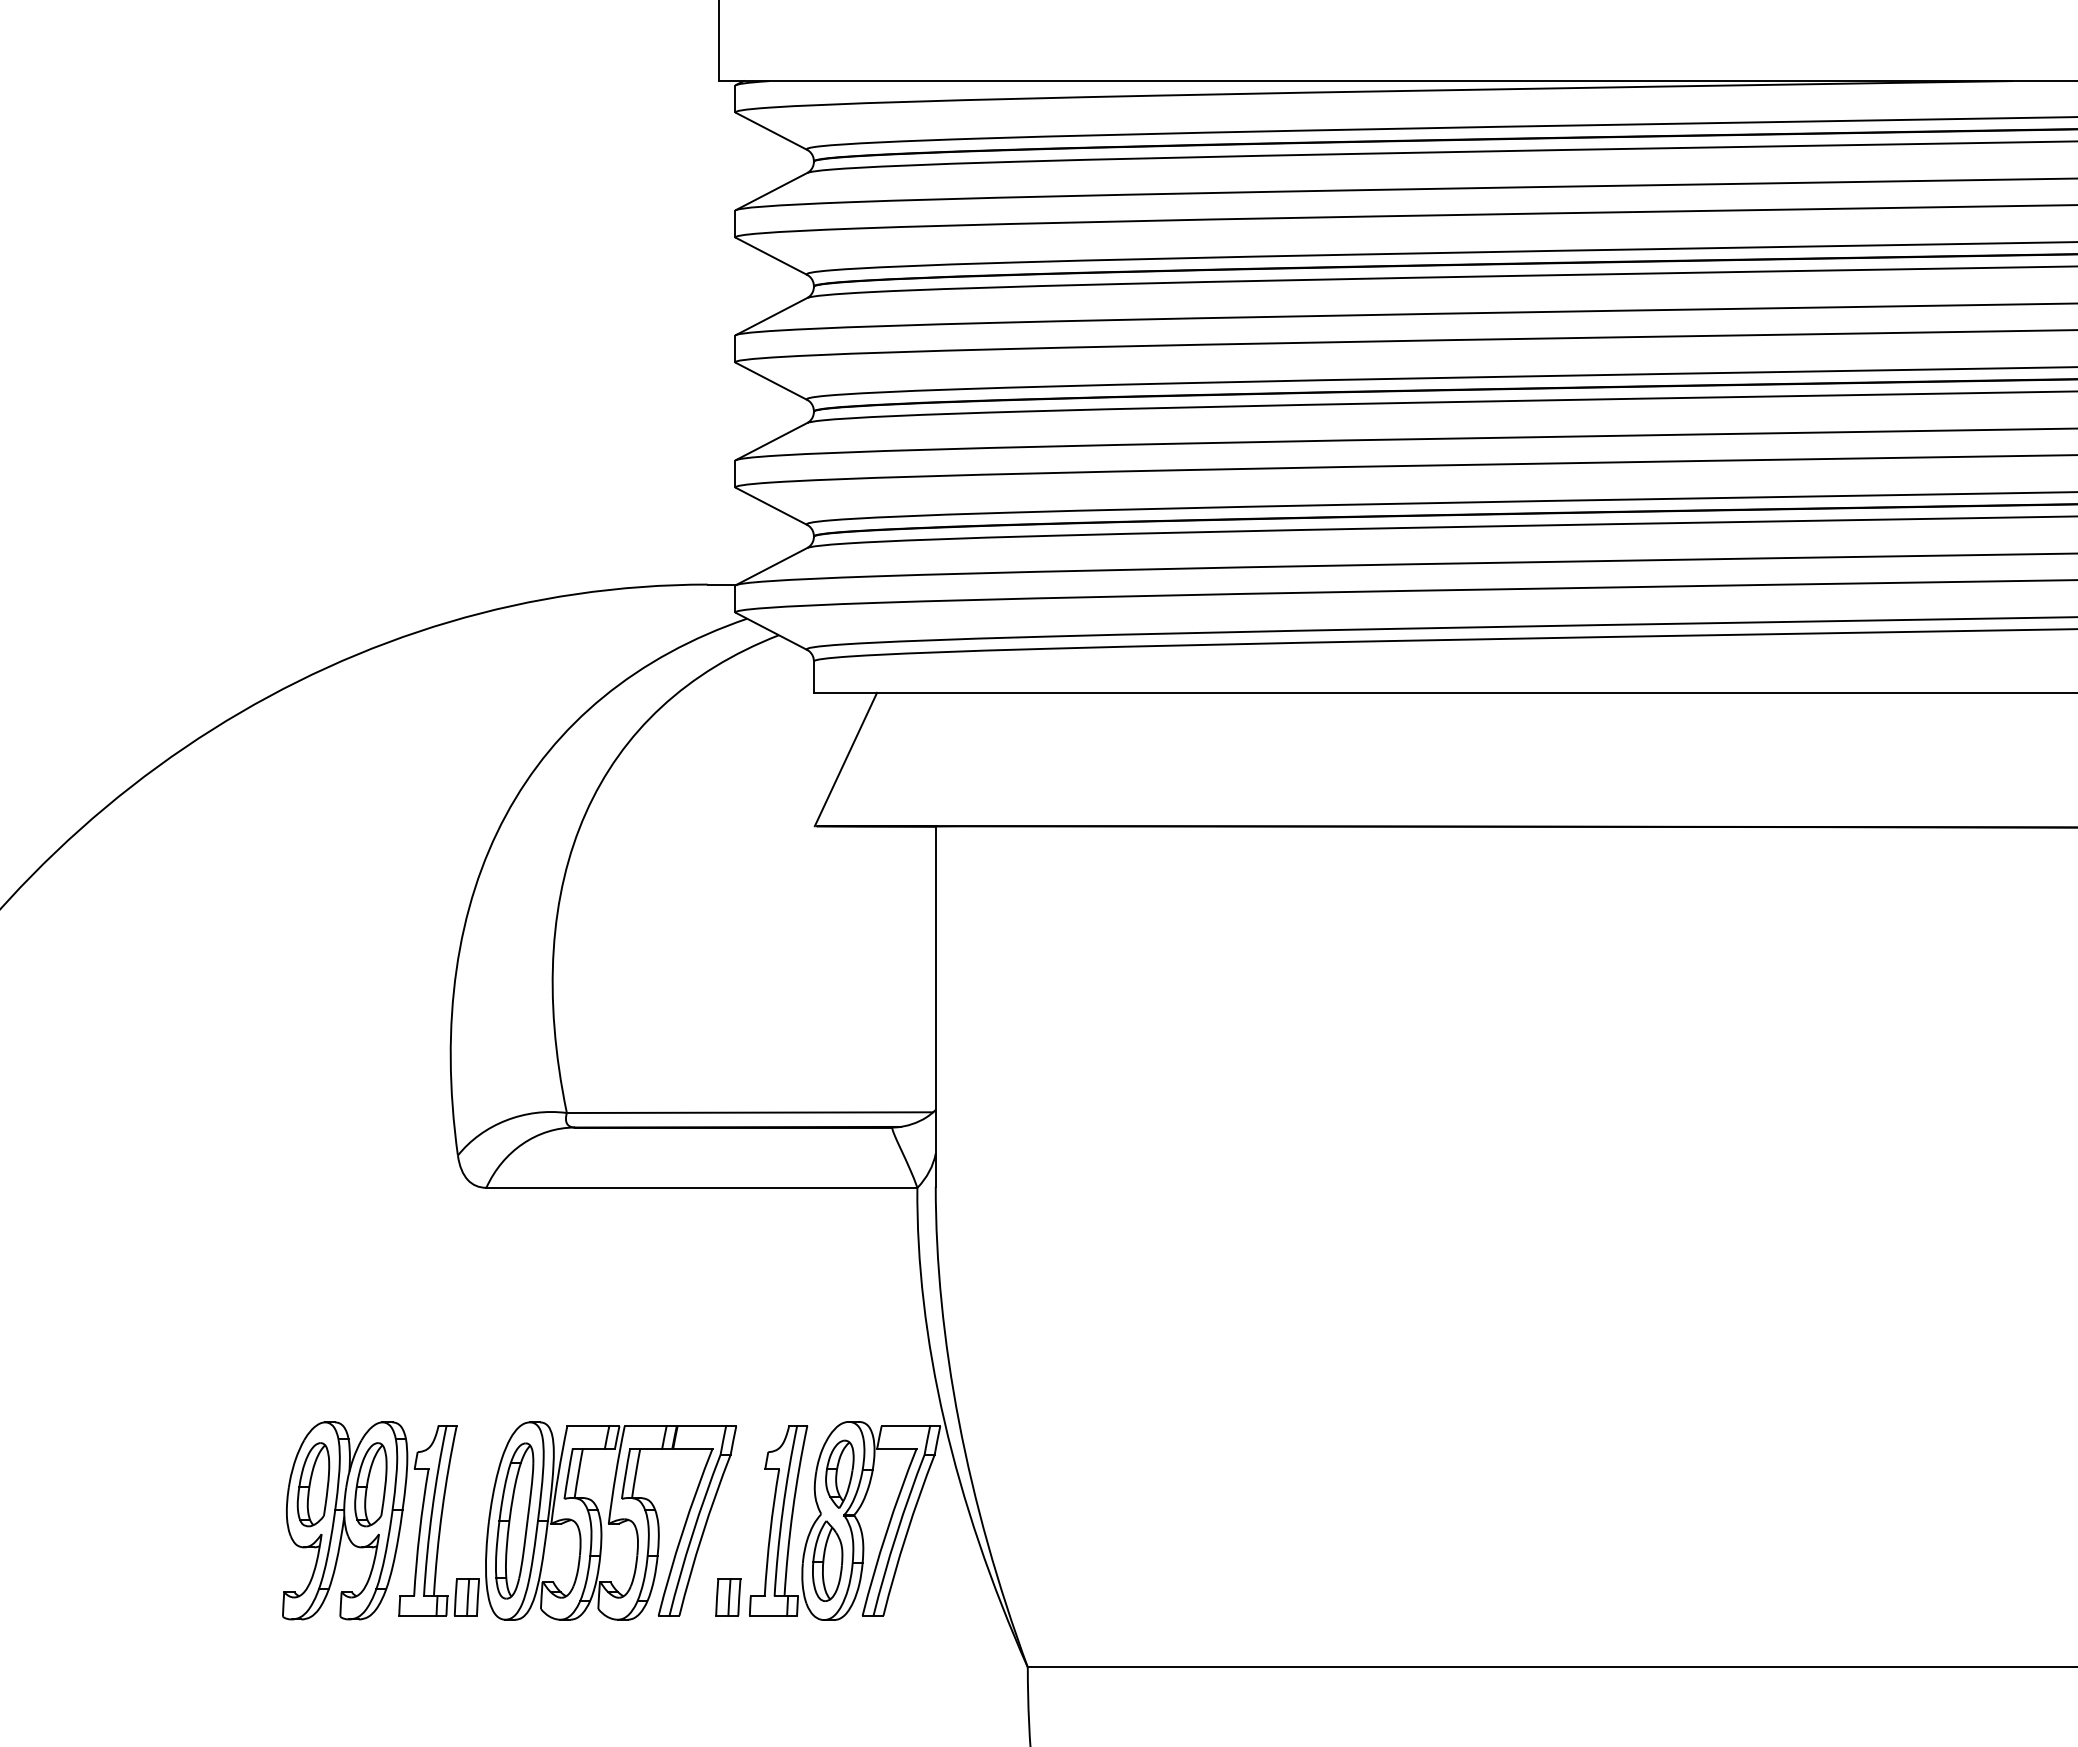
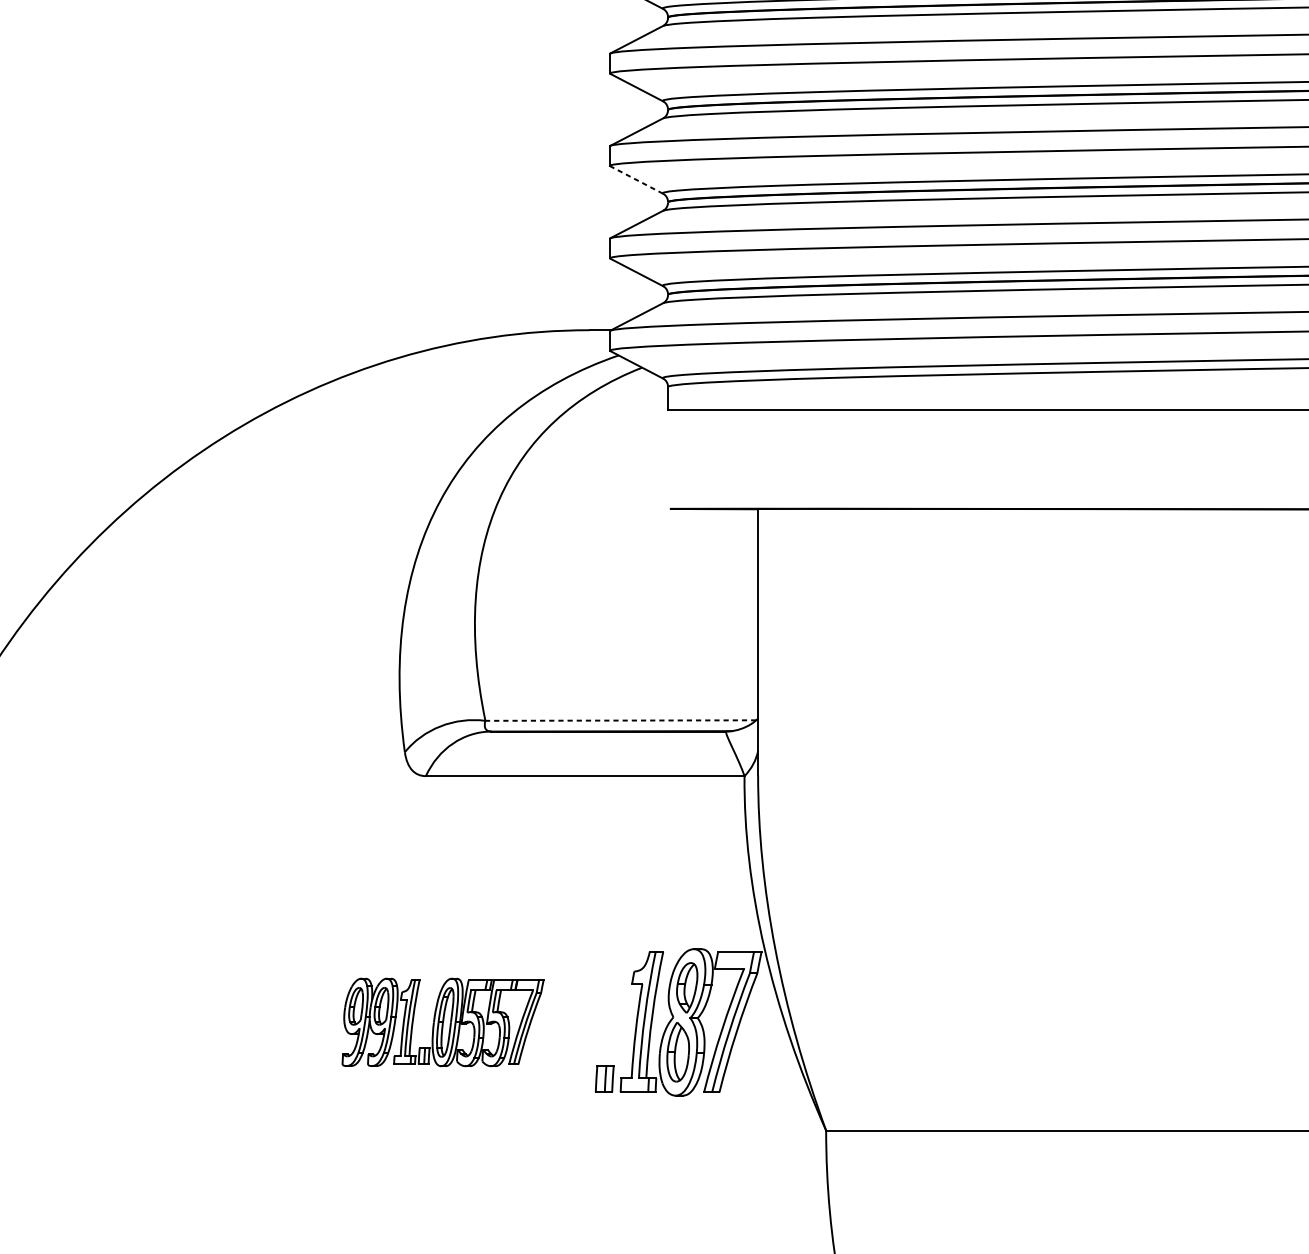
line: (771, 381) -> (636, 180), solid -> dashed
line: (845, 759) -> (691, 459), removed
line: (749, 1112) -> (620, 720), solid -> dashed
part: (509, 1520) -> (443, 1022), size x0.6

